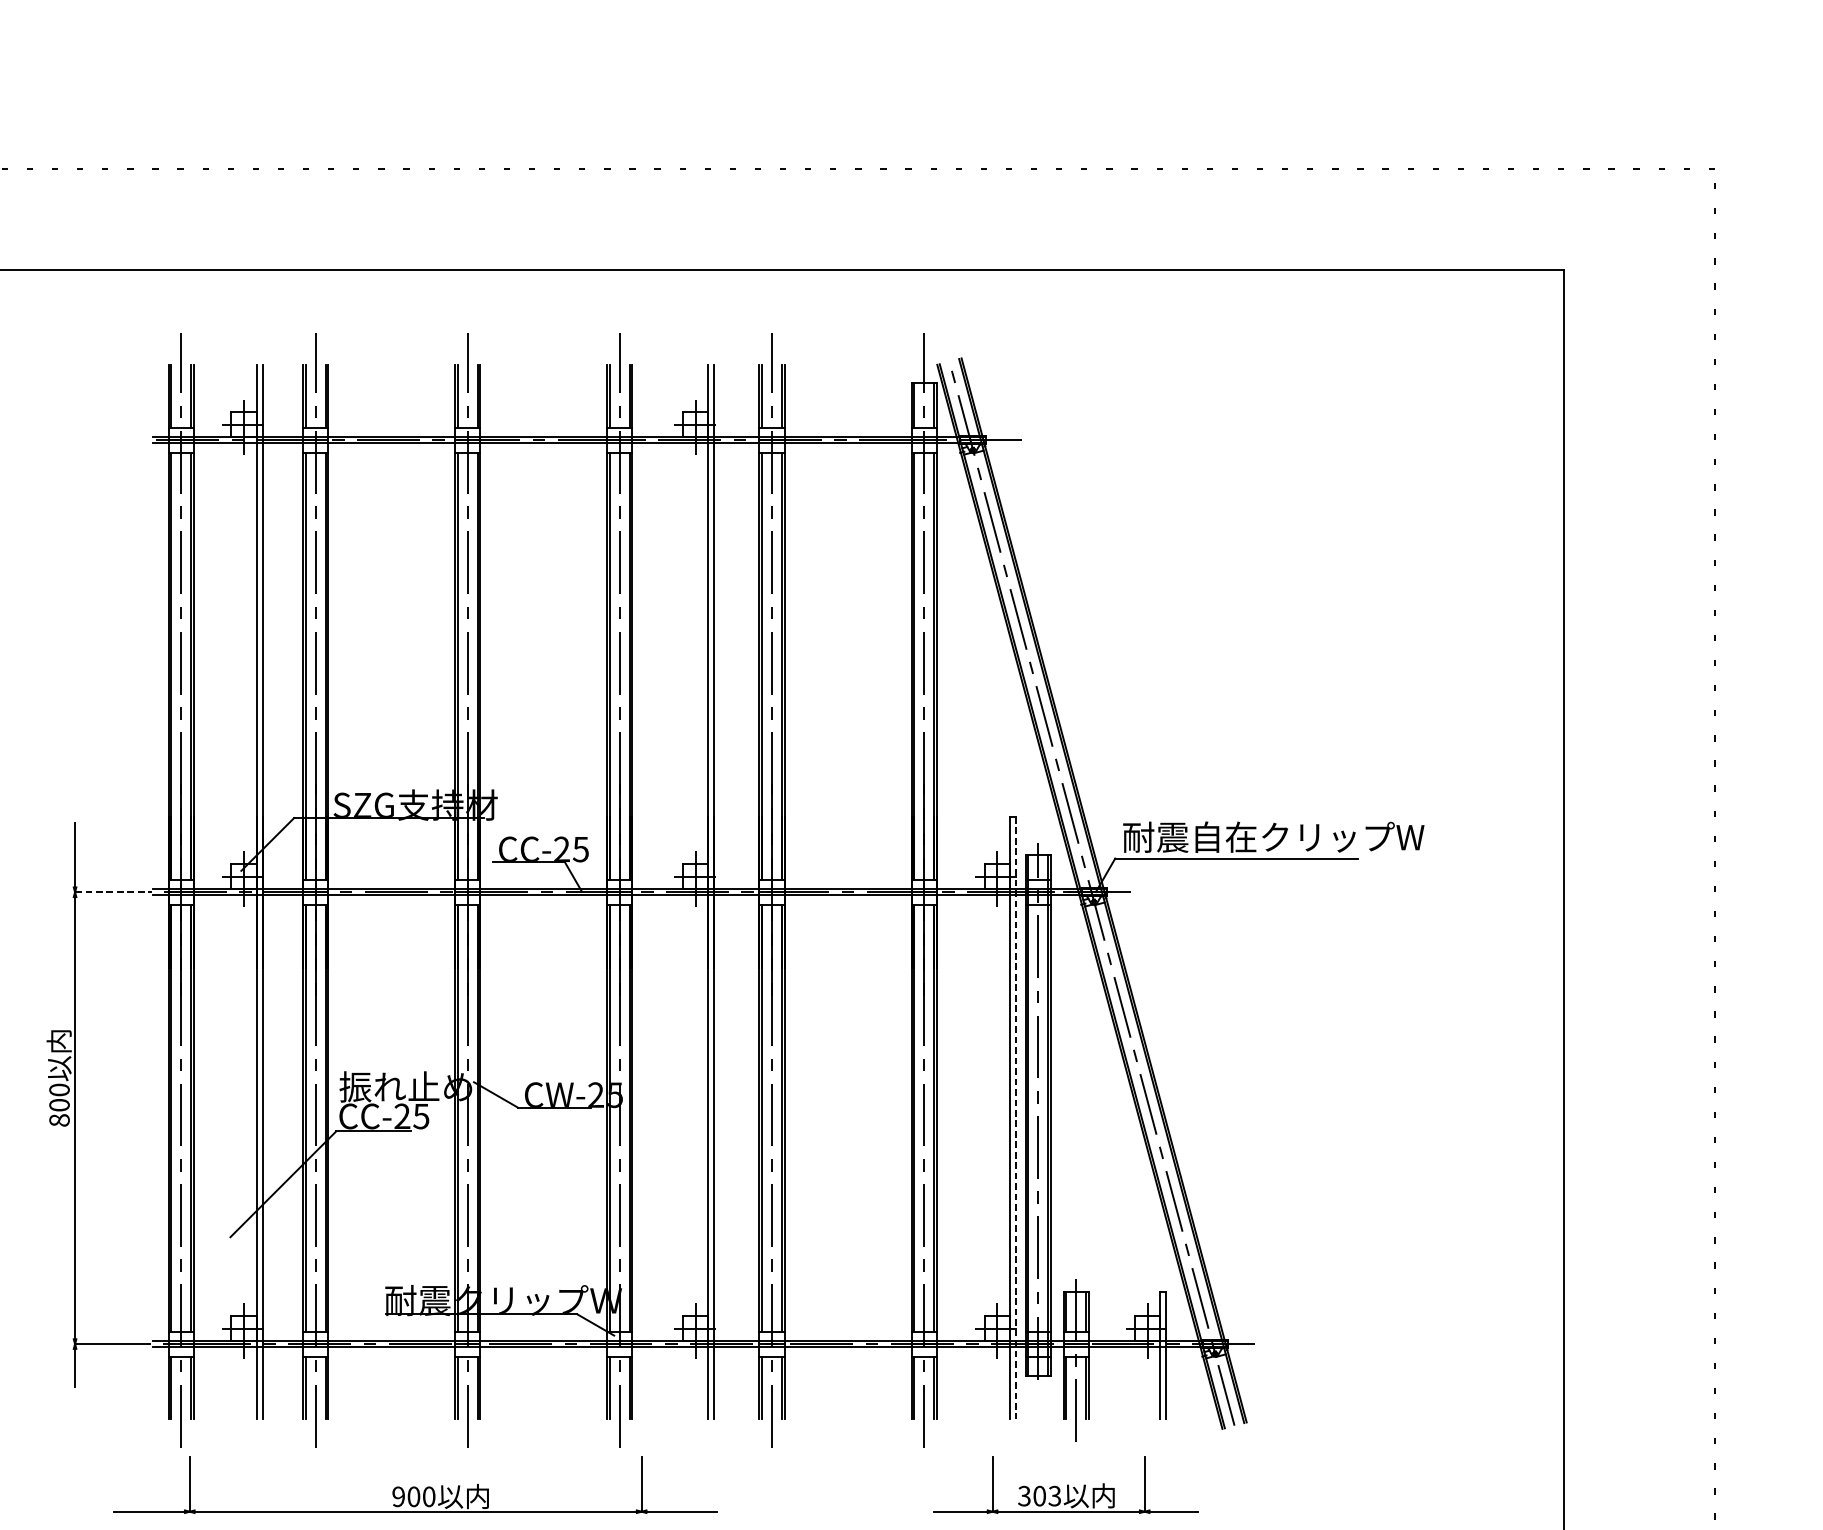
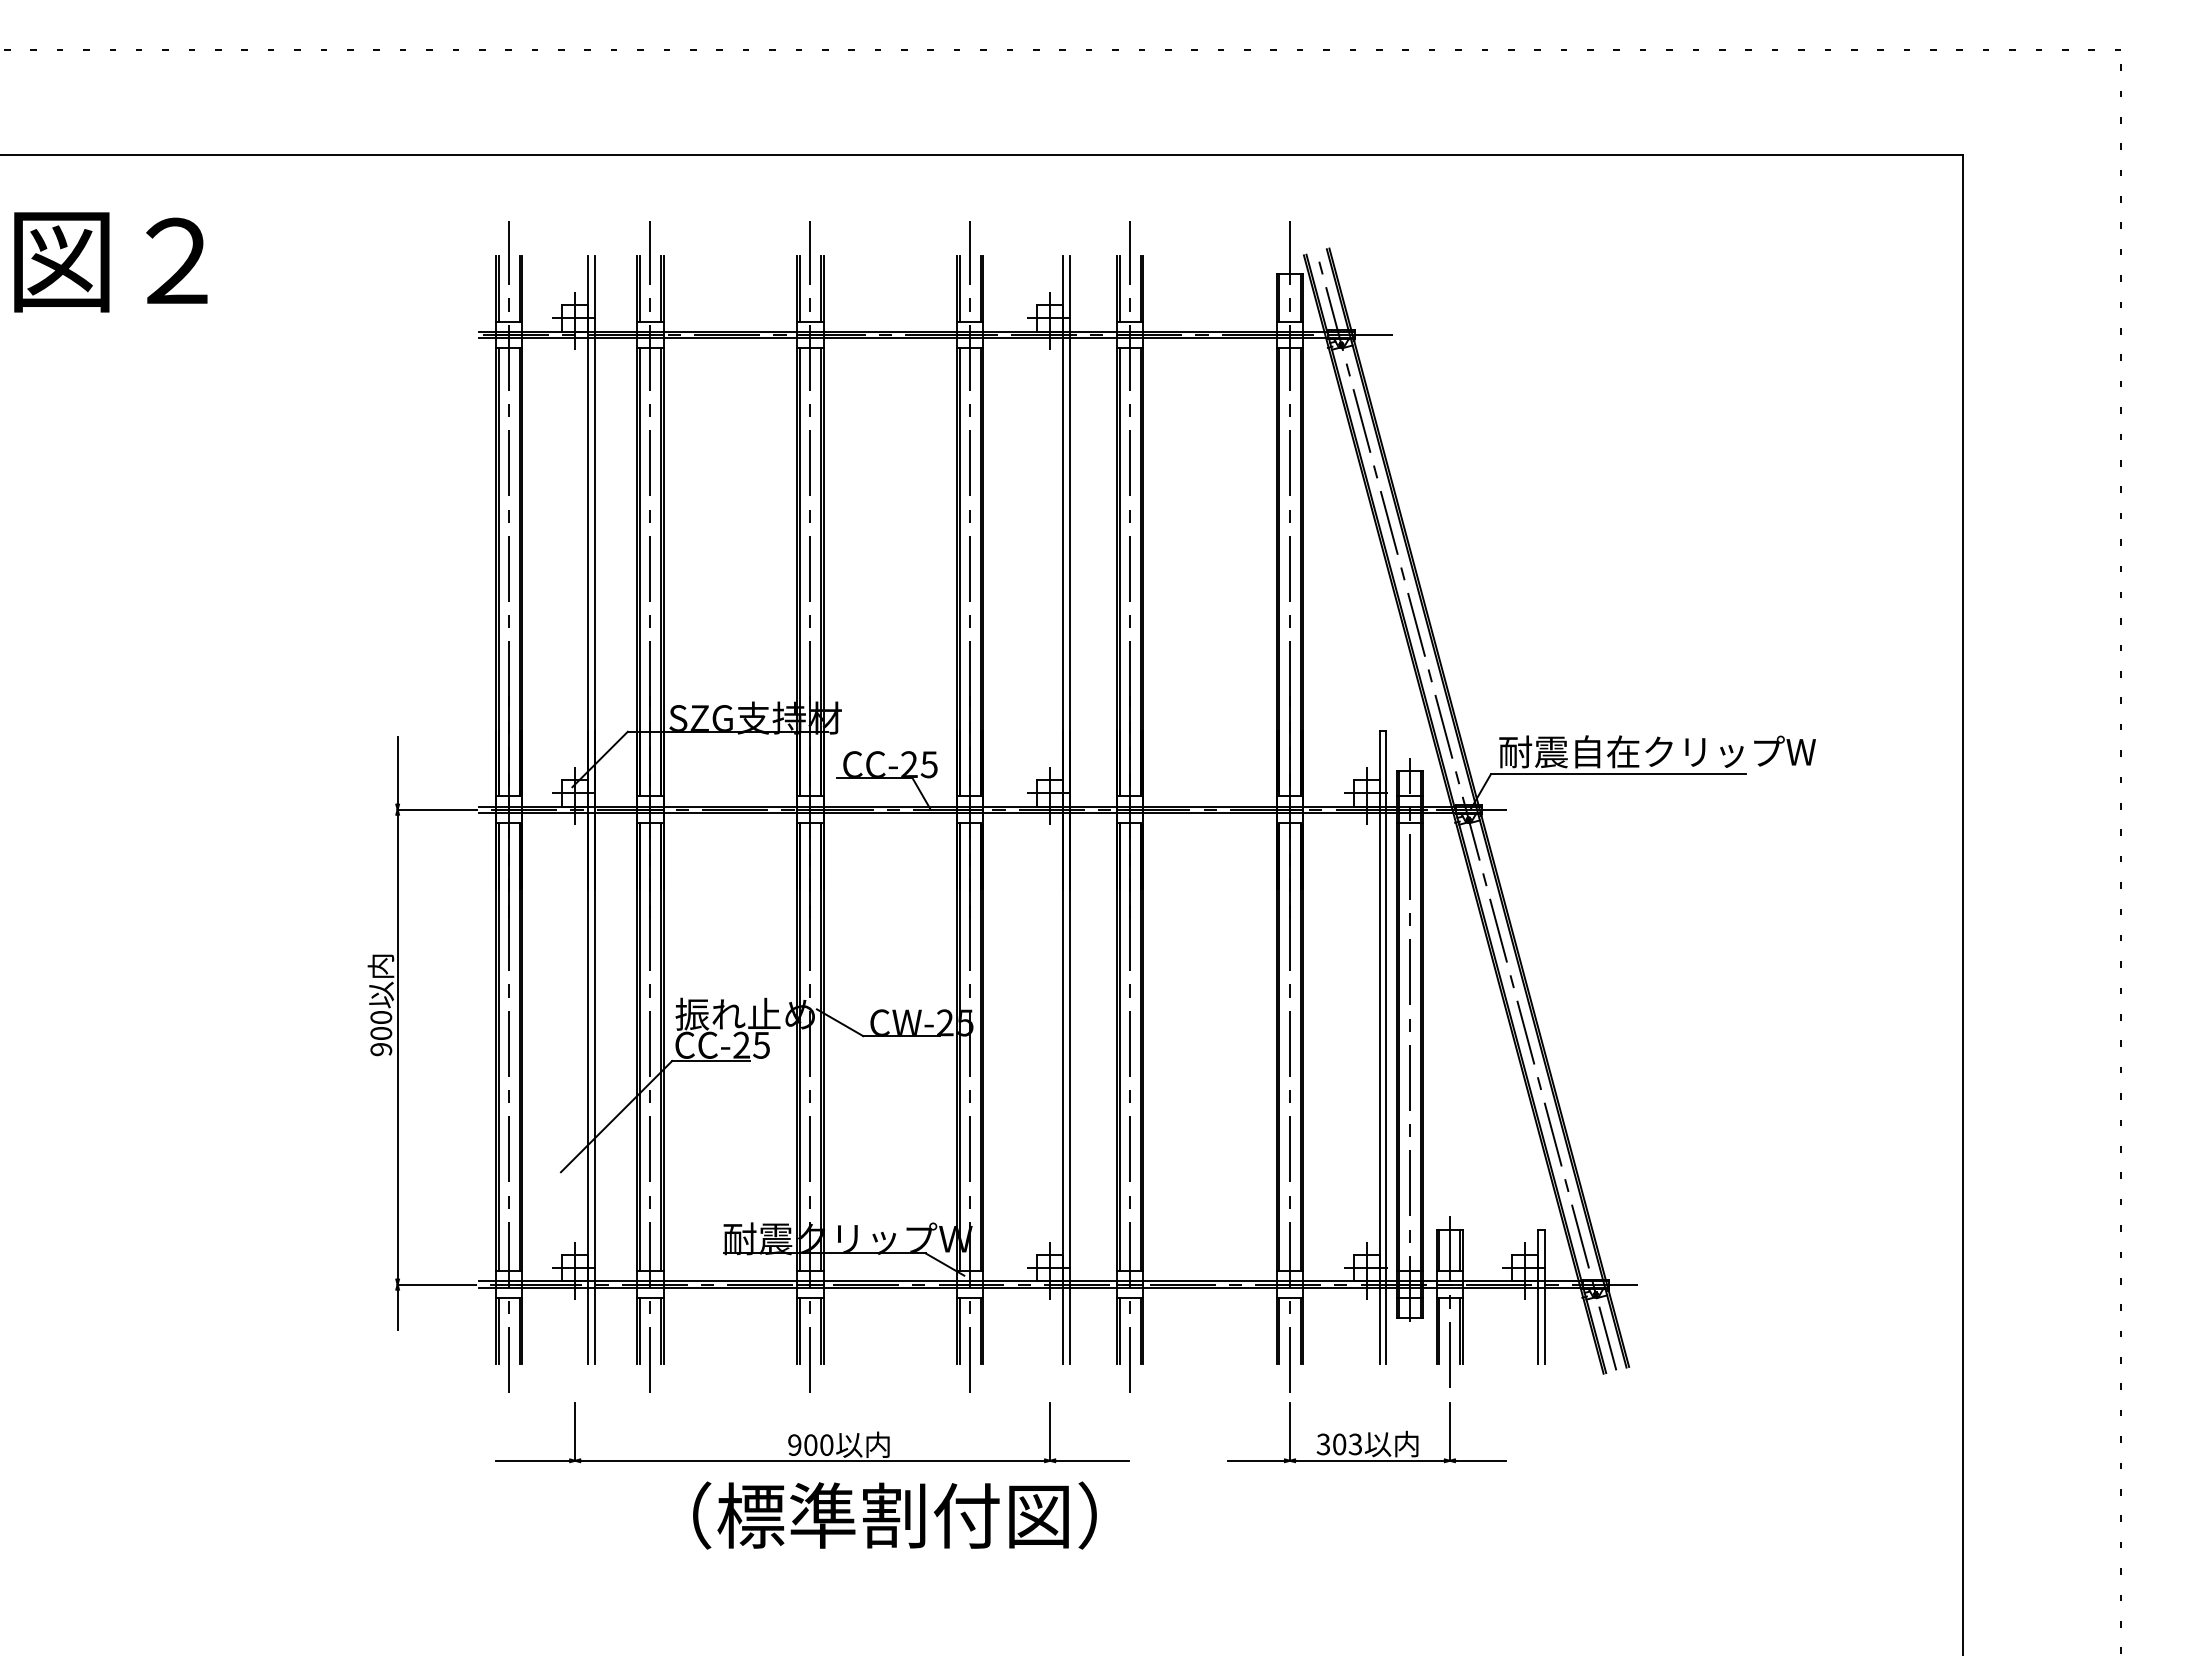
line: (112, 892) -> (437, 809), dashed -> solid
line: (1015, 1118) -> (1386, 1047), dashed -> solid
text: (59, 1120) -> (381, 1049), 800 -> 900
part: (415, 1484) -> (812, 1432), moved
part: (1065, 1484) -> (1366, 1432), moved

